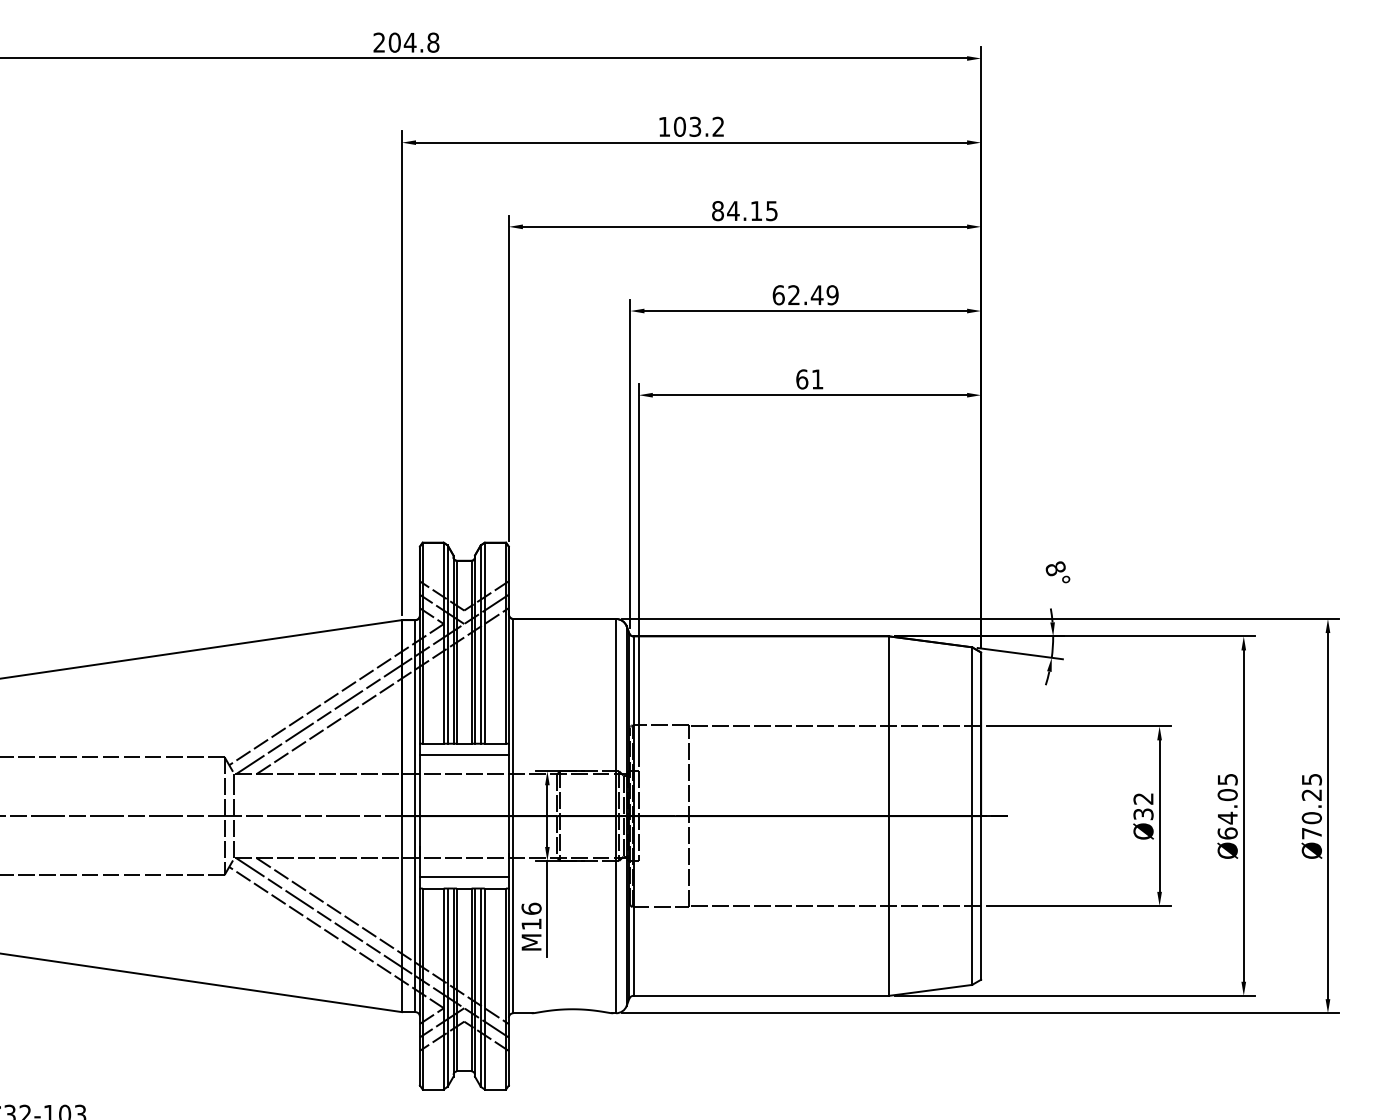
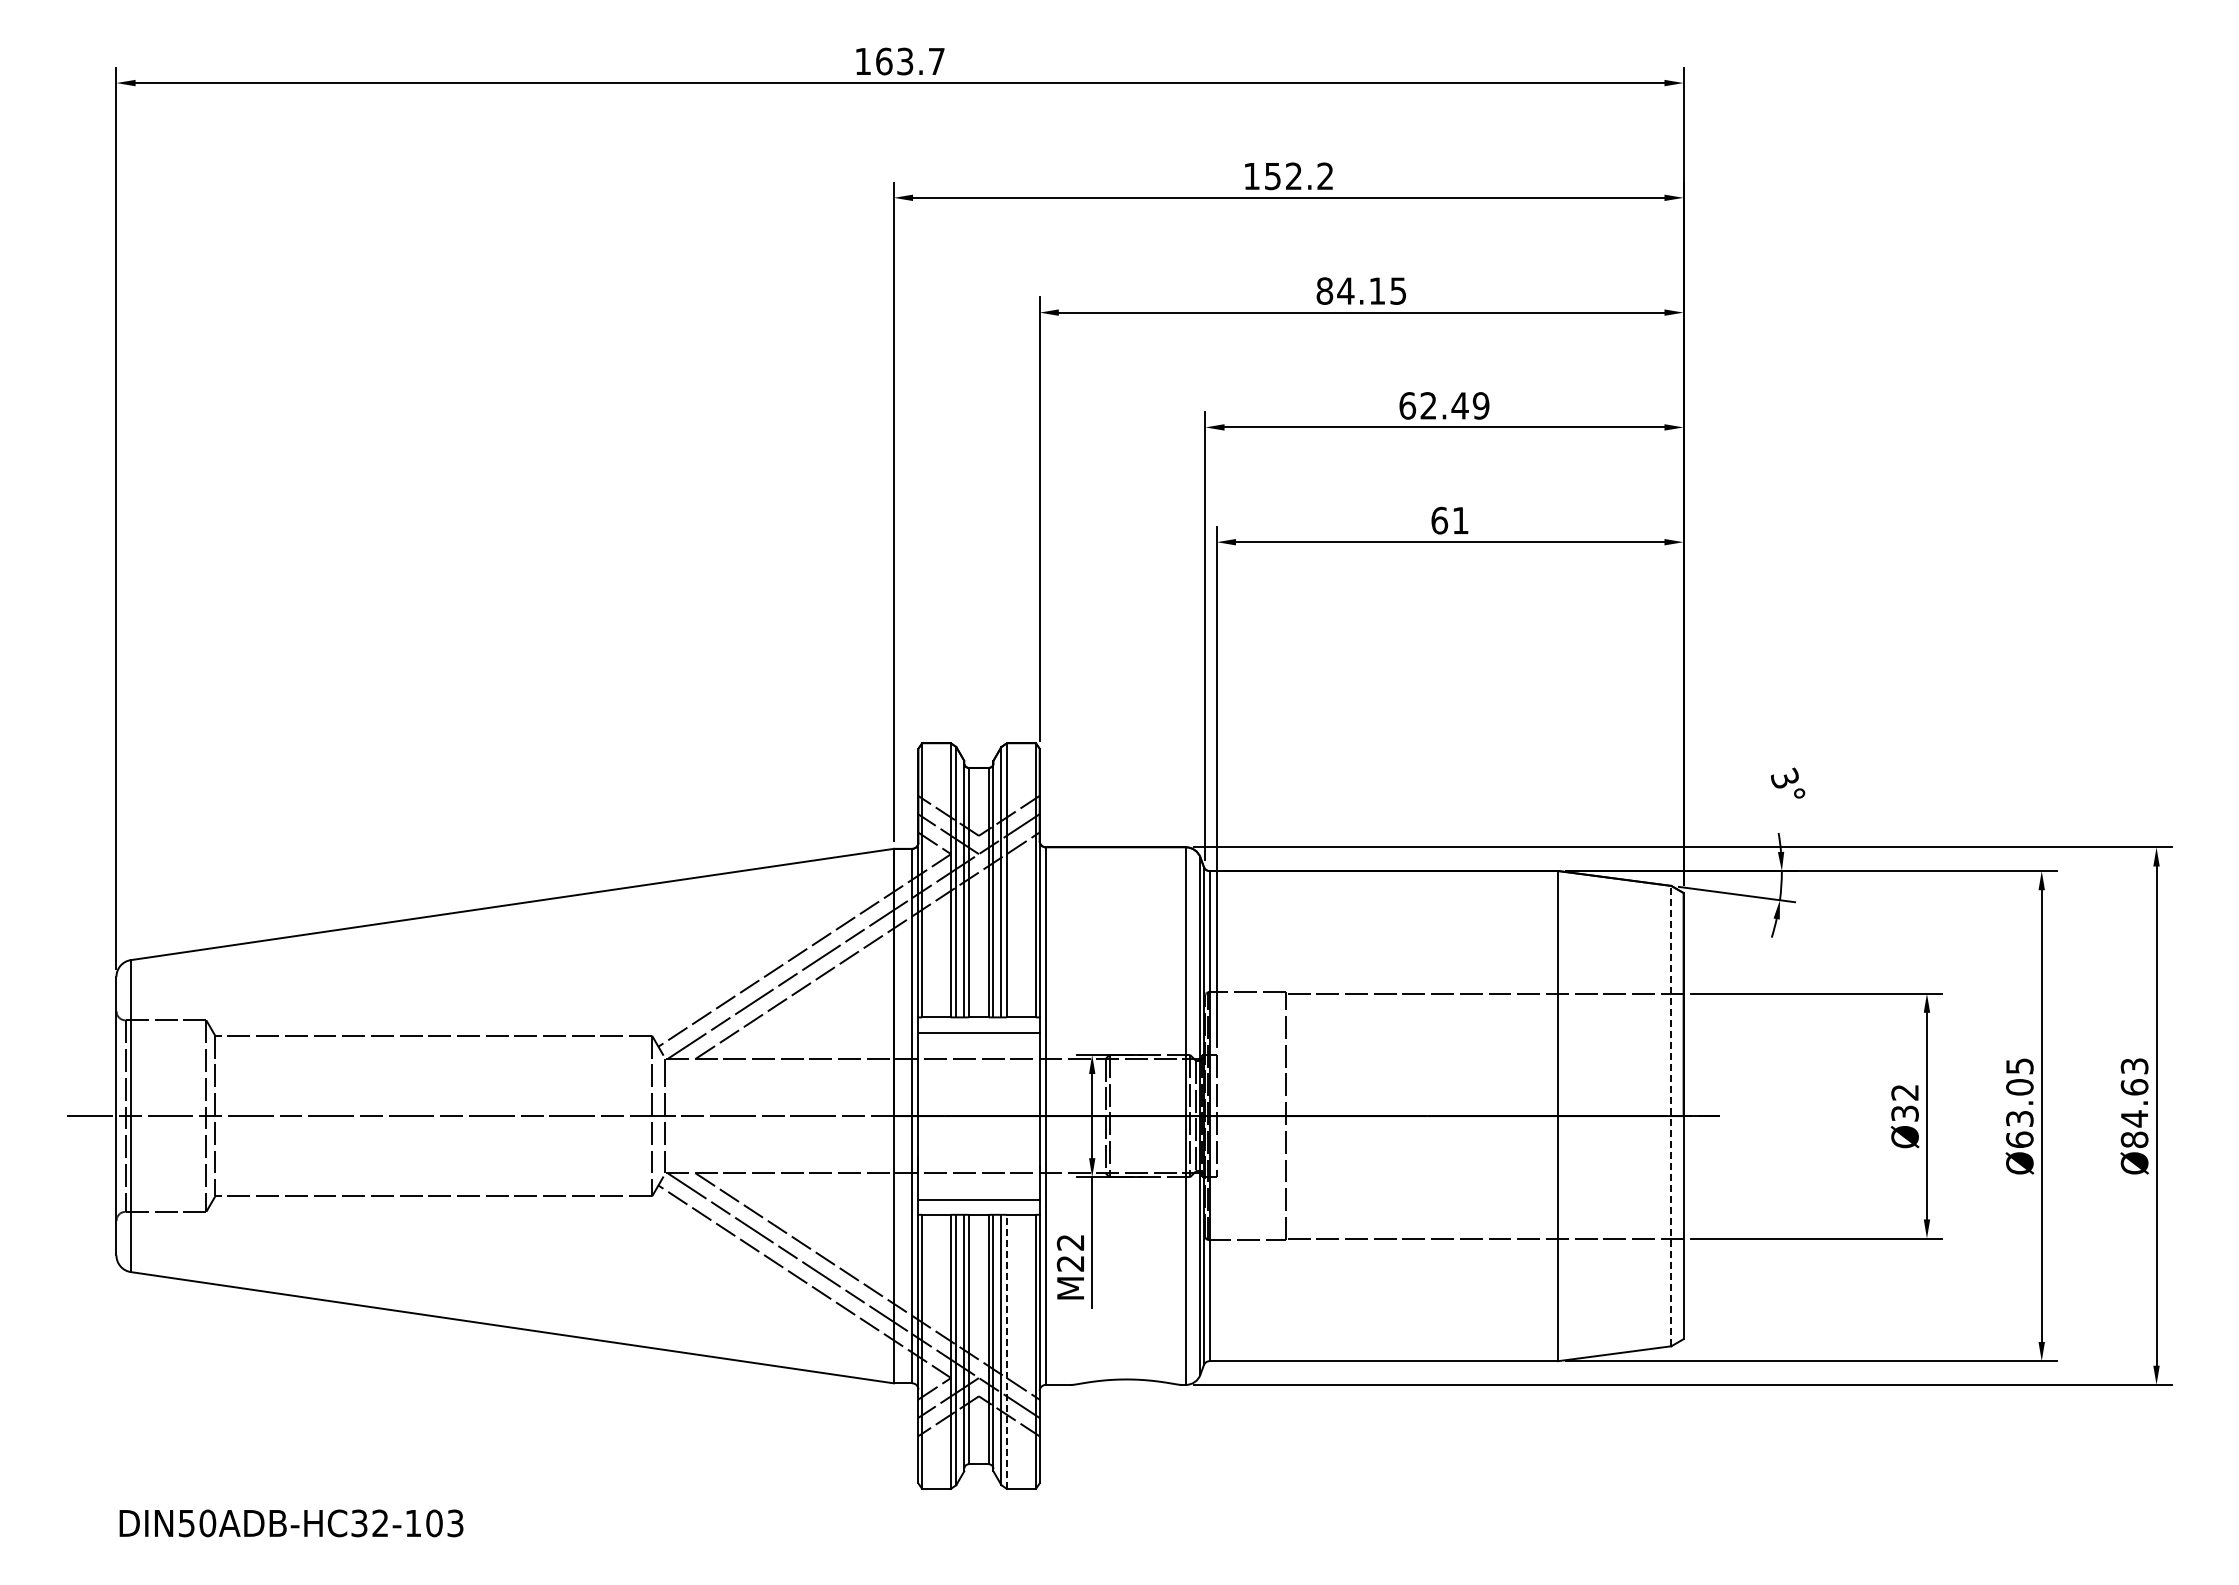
text: (406, 42) -> (899, 61), 204.8 -> 163.7
text: (686, 127) -> (1282, 176), 103.2 -> 152.2
text: (1055, 567) -> (1784, 777), 8° -> 3°
text: (1311, 806) -> (2134, 1103), Ø70.25 -> Ø84.63
line: (972, 815) -> (1671, 1115), solid -> dashed
text: (1227, 817) -> (2019, 1118), Ø64.05 -> Ø63.05
text: (531, 916) -> (1070, 1252), M16 -> M22
line: (484, 988) -> (1006, 1351), solid -> dashed

